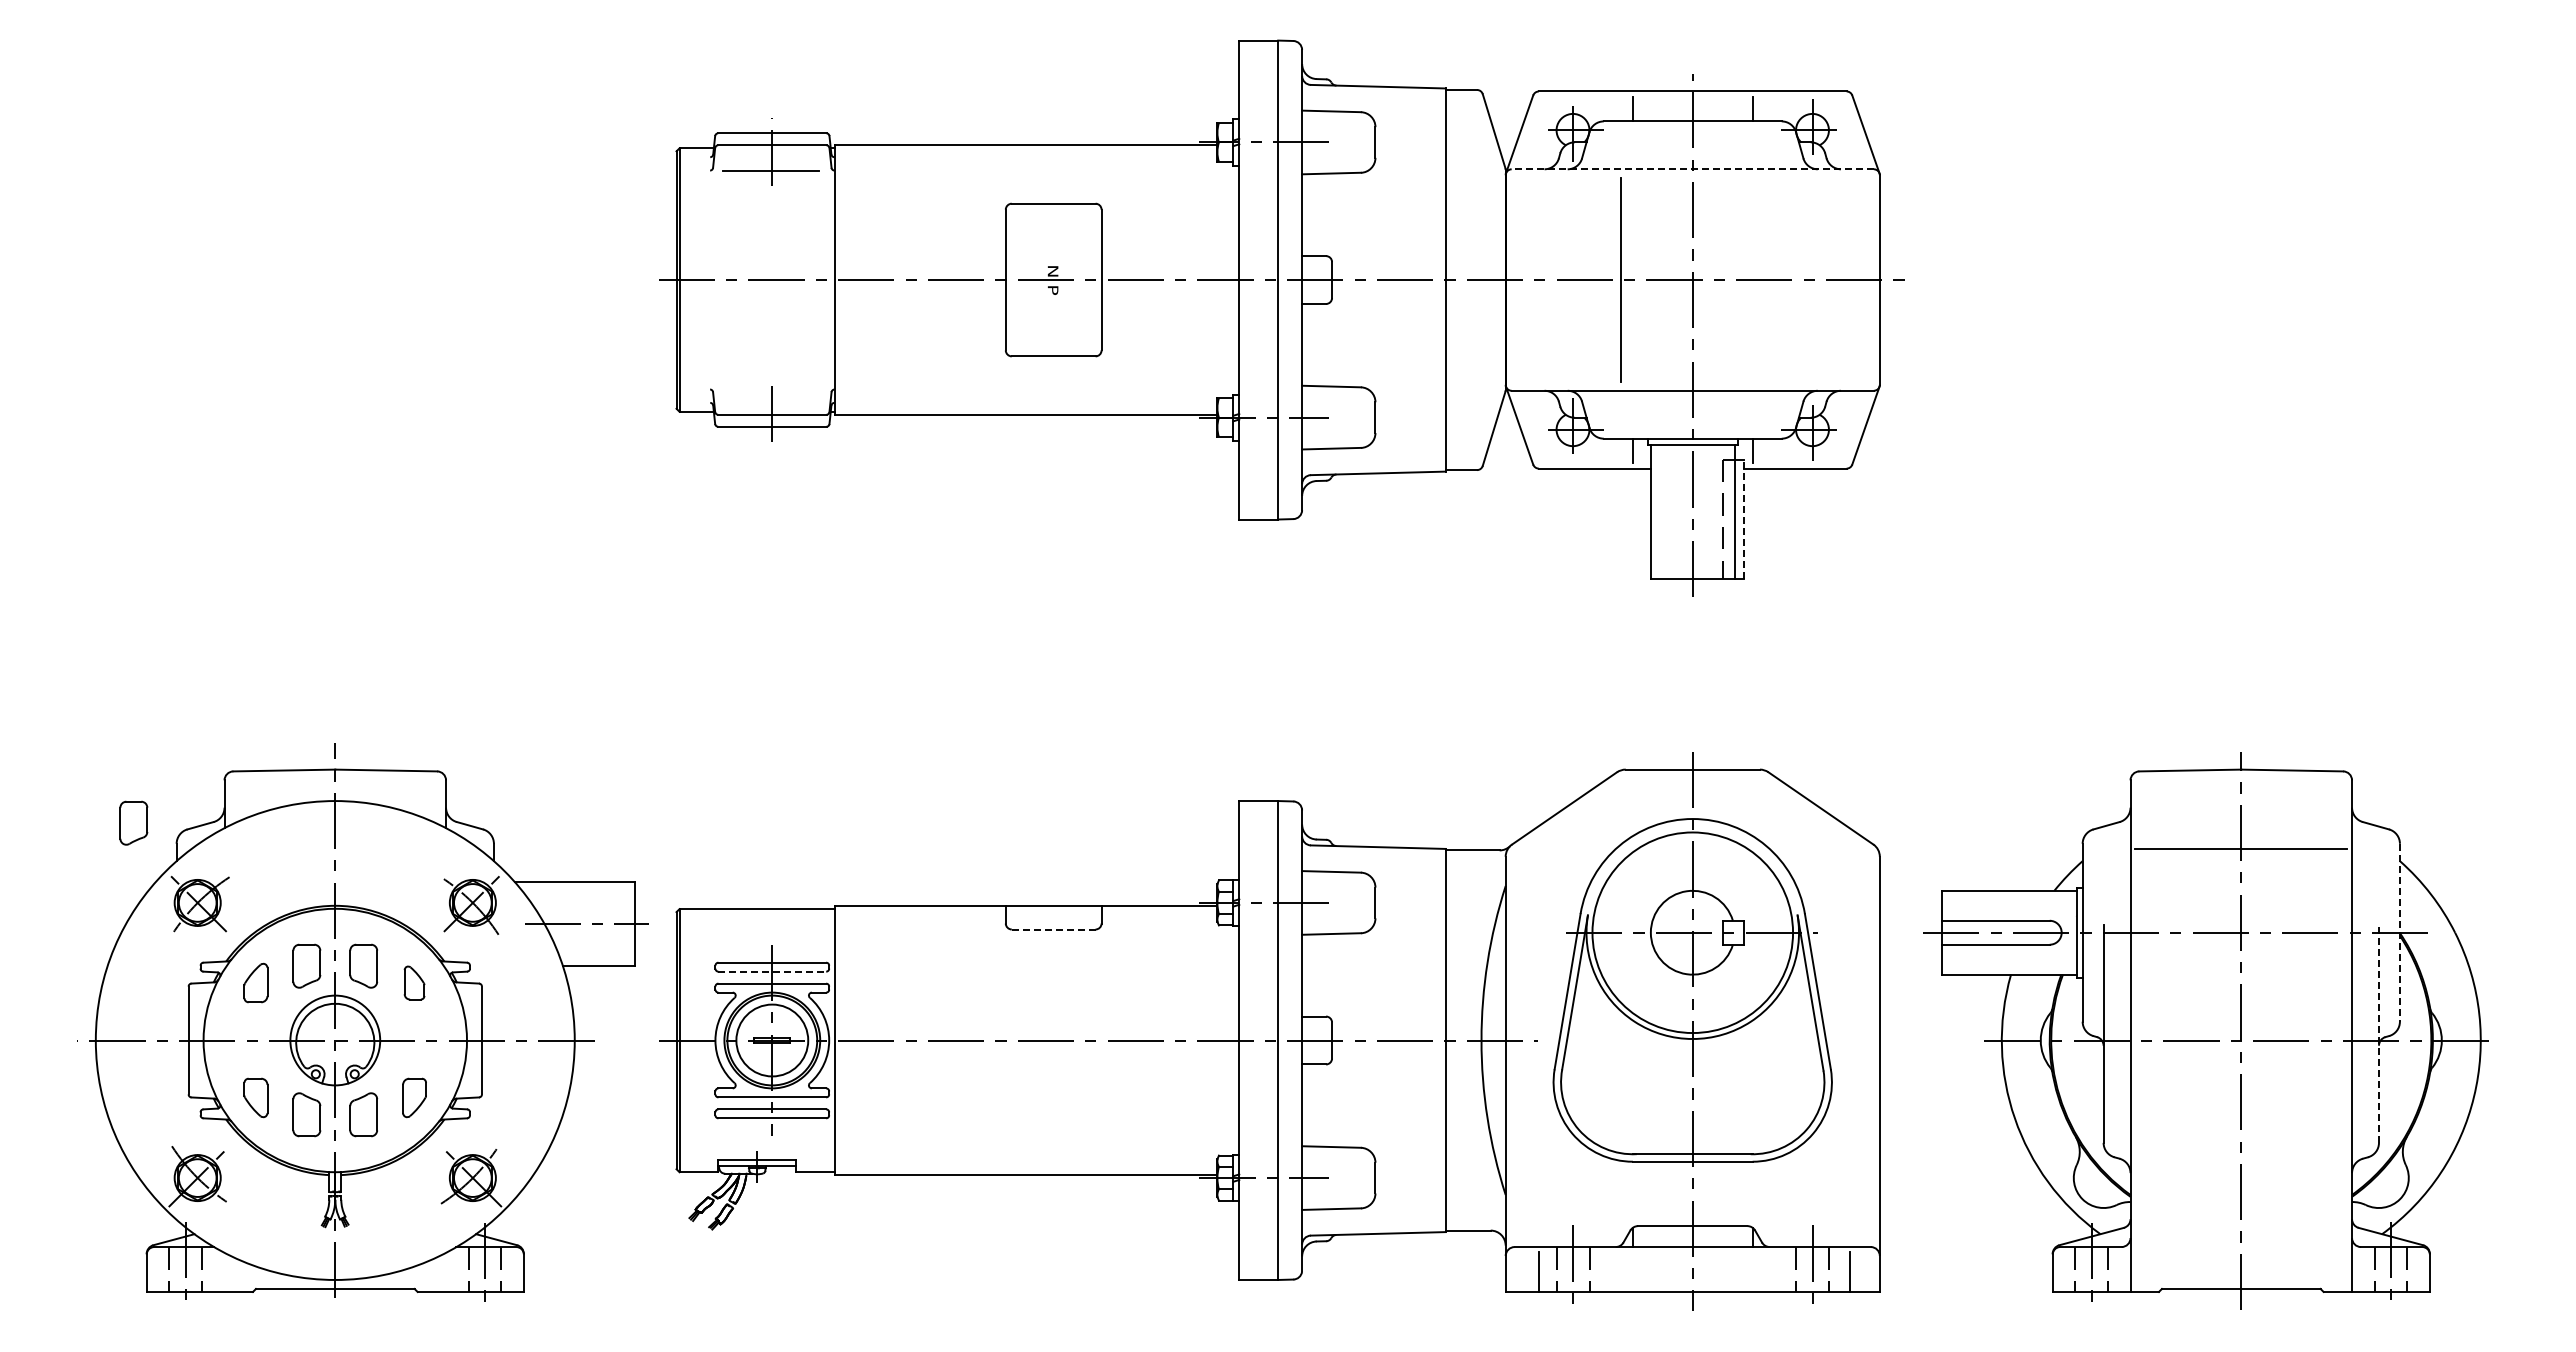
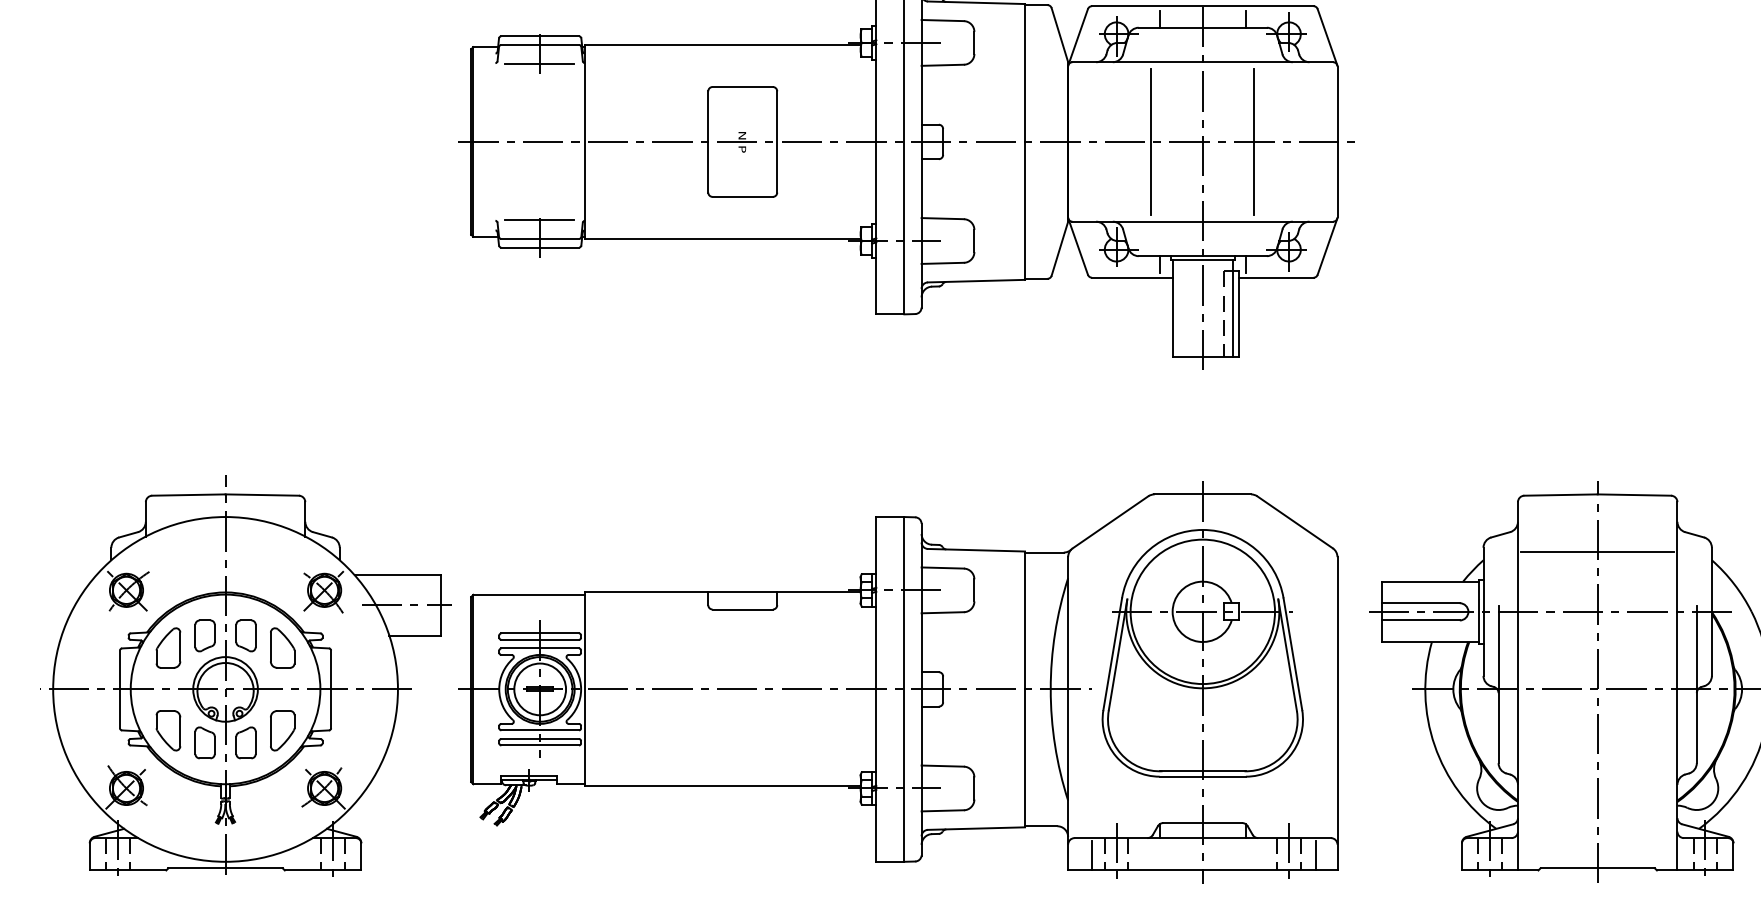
line: (1692, 169) -> (1202, 62), dashed -> solid
line: (1764, 279) -> (1254, 141), added
line: (771, 388) -> (539, 220), added
line: (1743, 519) -> (1239, 314), dashed -> solid
part: (133, 822) -> (80, 532), removed
line: (1053, 929) -> (742, 609), dashed -> solid
line: (2399, 932) -> (1711, 611), dashed -> solid
line: (772, 971) -> (540, 639), dashed -> solid
part: (255, 982) -> (168, 647), size x1.43
part: (414, 982) -> (282, 647), size x1.67
line: (2378, 1034) -> (1696, 685), dashed -> solid
part: (255, 1097) -> (168, 730), size x1.43
part: (414, 1097) -> (282, 730), size x1.43

